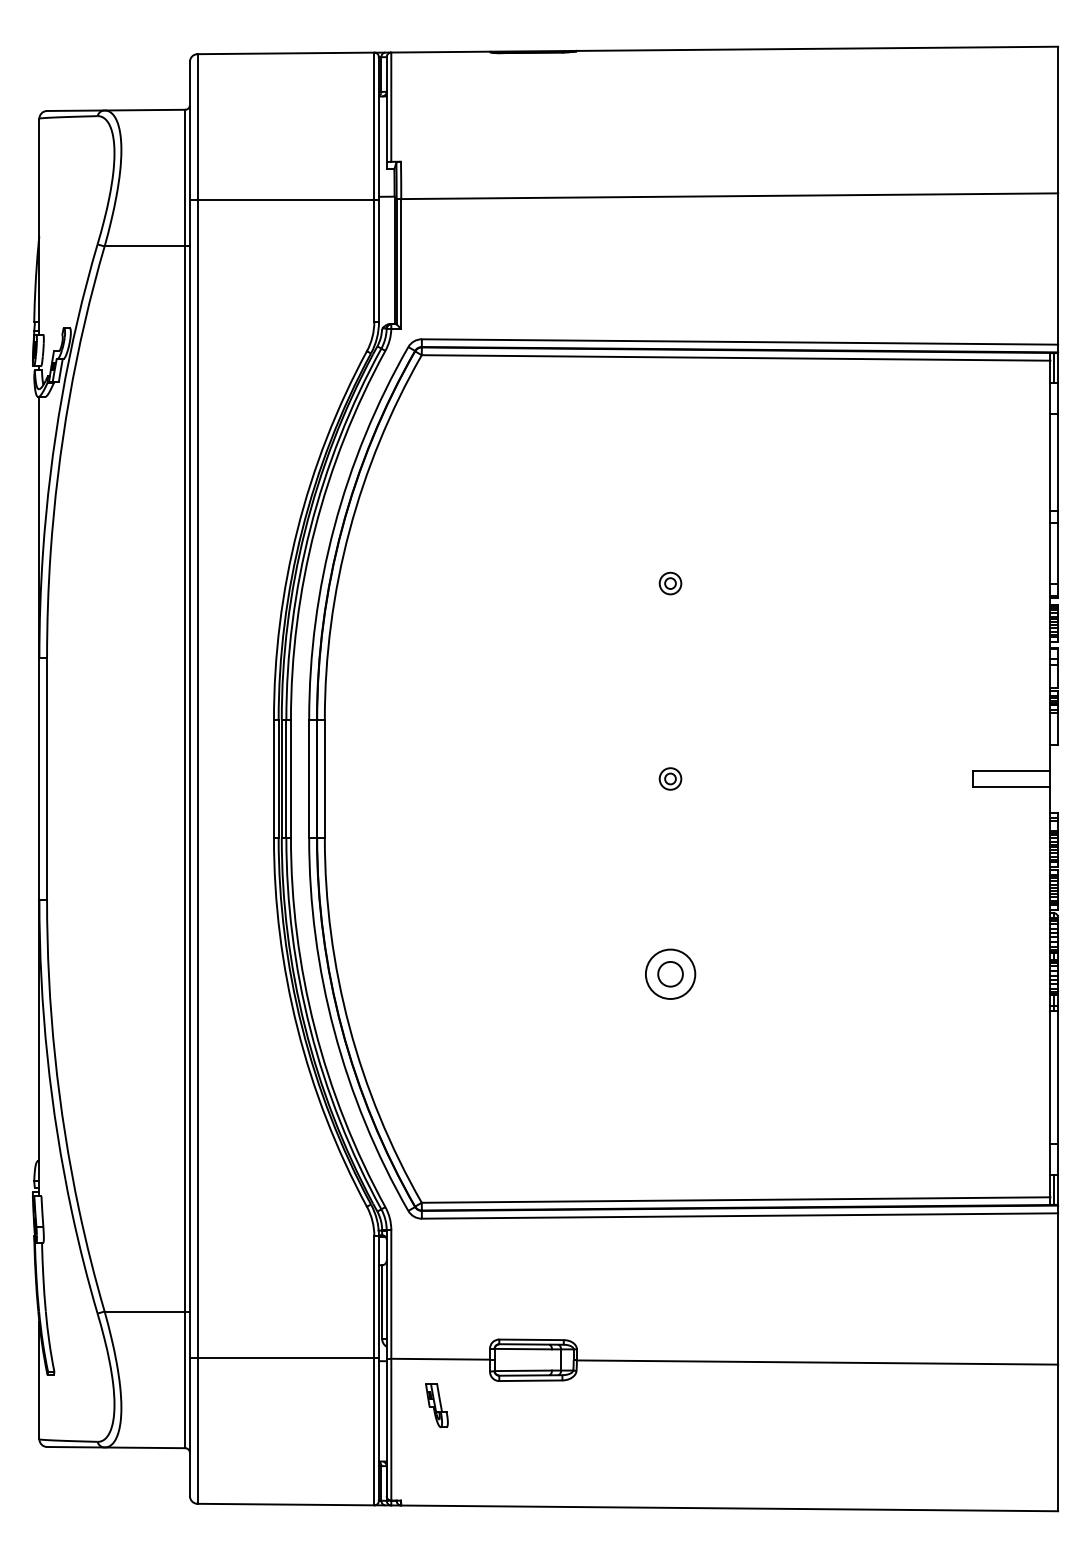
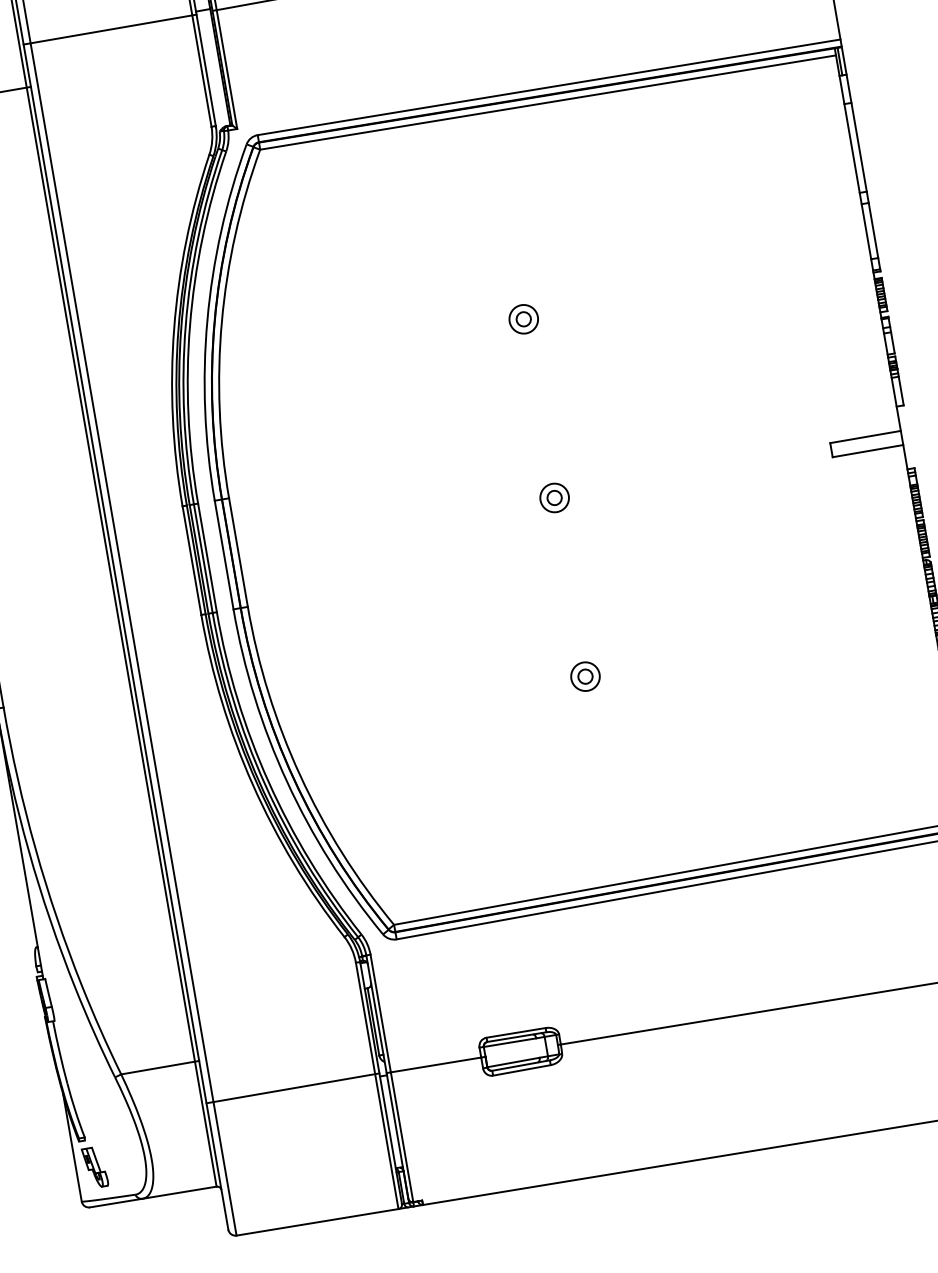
part: (670, 583) -> (523, 319), size x1.43
part: (670, 778) -> (554, 497), size x1.43
part: (670, 974) -> (585, 676), size x0.62
part: (436, 1405) -> (94, 1167), moved

